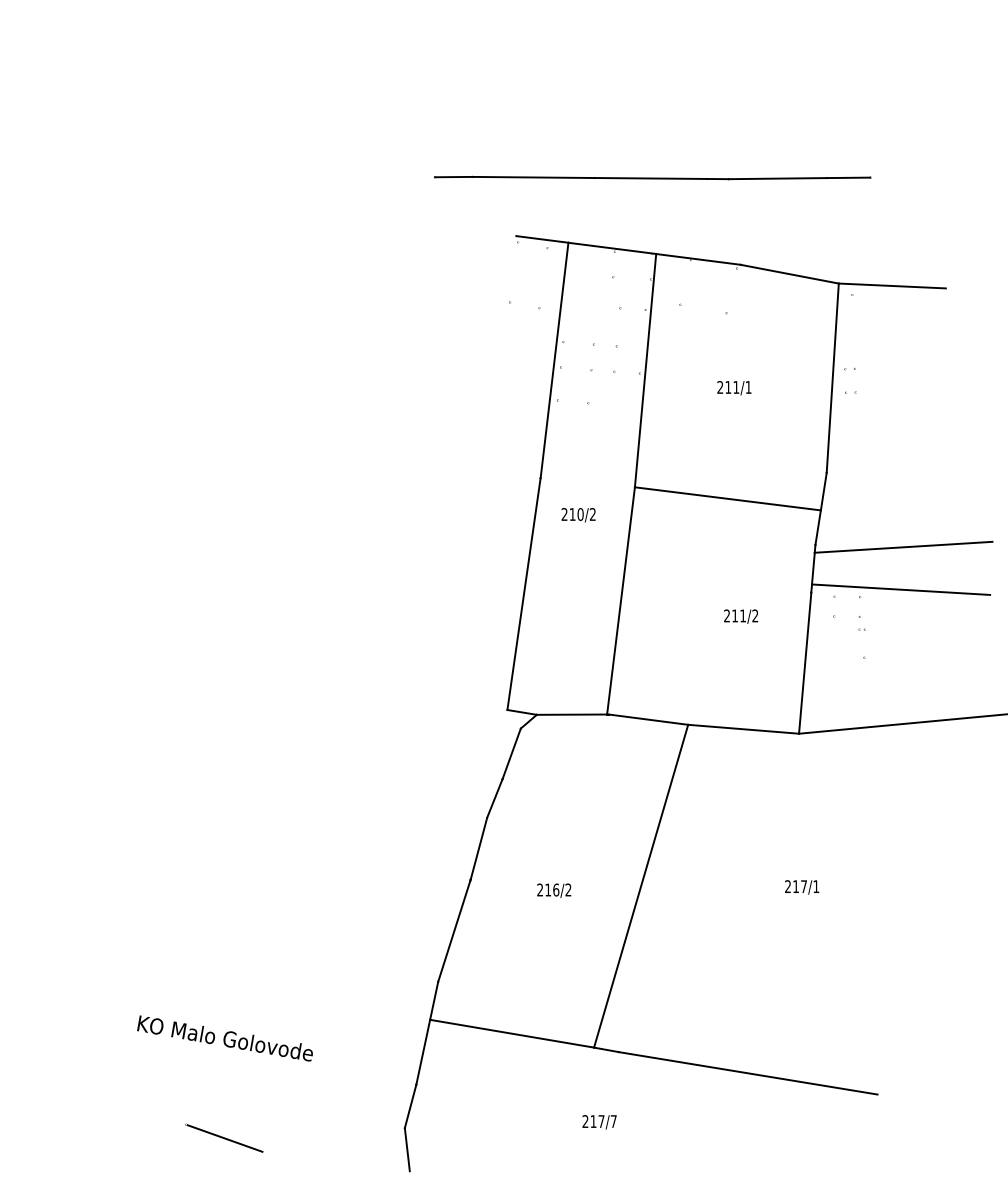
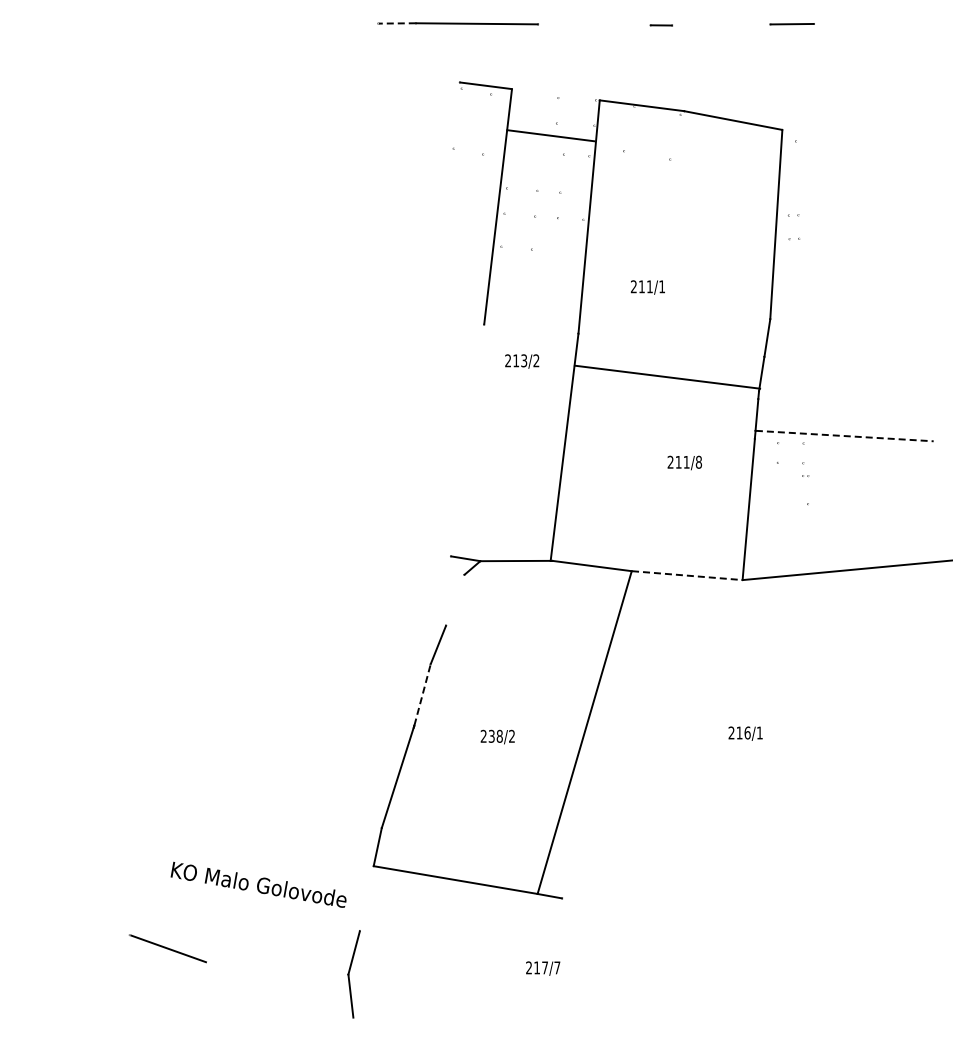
line: (453, 177) -> (397, 23), solid -> dashed
line: (650, 178) -> (594, 24), removed
line: (777, 178) -> (721, 24), removed
line: (611, 247) -> (550, 134), moved
line: (892, 285) -> (836, 131), removed
text: (734, 388) -> (648, 287), moved
line: (727, 498) -> (667, 376), moved
text: (580, 514) -> (524, 360), 210/2 -> 213/2
line: (903, 546) -> (847, 392), removed
line: (901, 589) -> (845, 435), solid -> dashed
line: (523, 593) -> (467, 439), removed
text: (755, 615) -> (699, 461), 211/2 -> 211/8
line: (744, 729) -> (688, 575), solid -> dashed
line: (511, 753) -> (455, 599), removed
line: (479, 848) -> (423, 694), solid -> dashed
text: (804, 886) -> (748, 732), 217/1 -> 216/1
text: (552, 889) -> (496, 735), 216/2 -> 238/2
text: (224, 1038) -> (258, 884), moved
line: (423, 1052) -> (367, 898), removed
line: (748, 1073) -> (692, 919), removed
line: (224, 1137) -> (168, 947), moved

